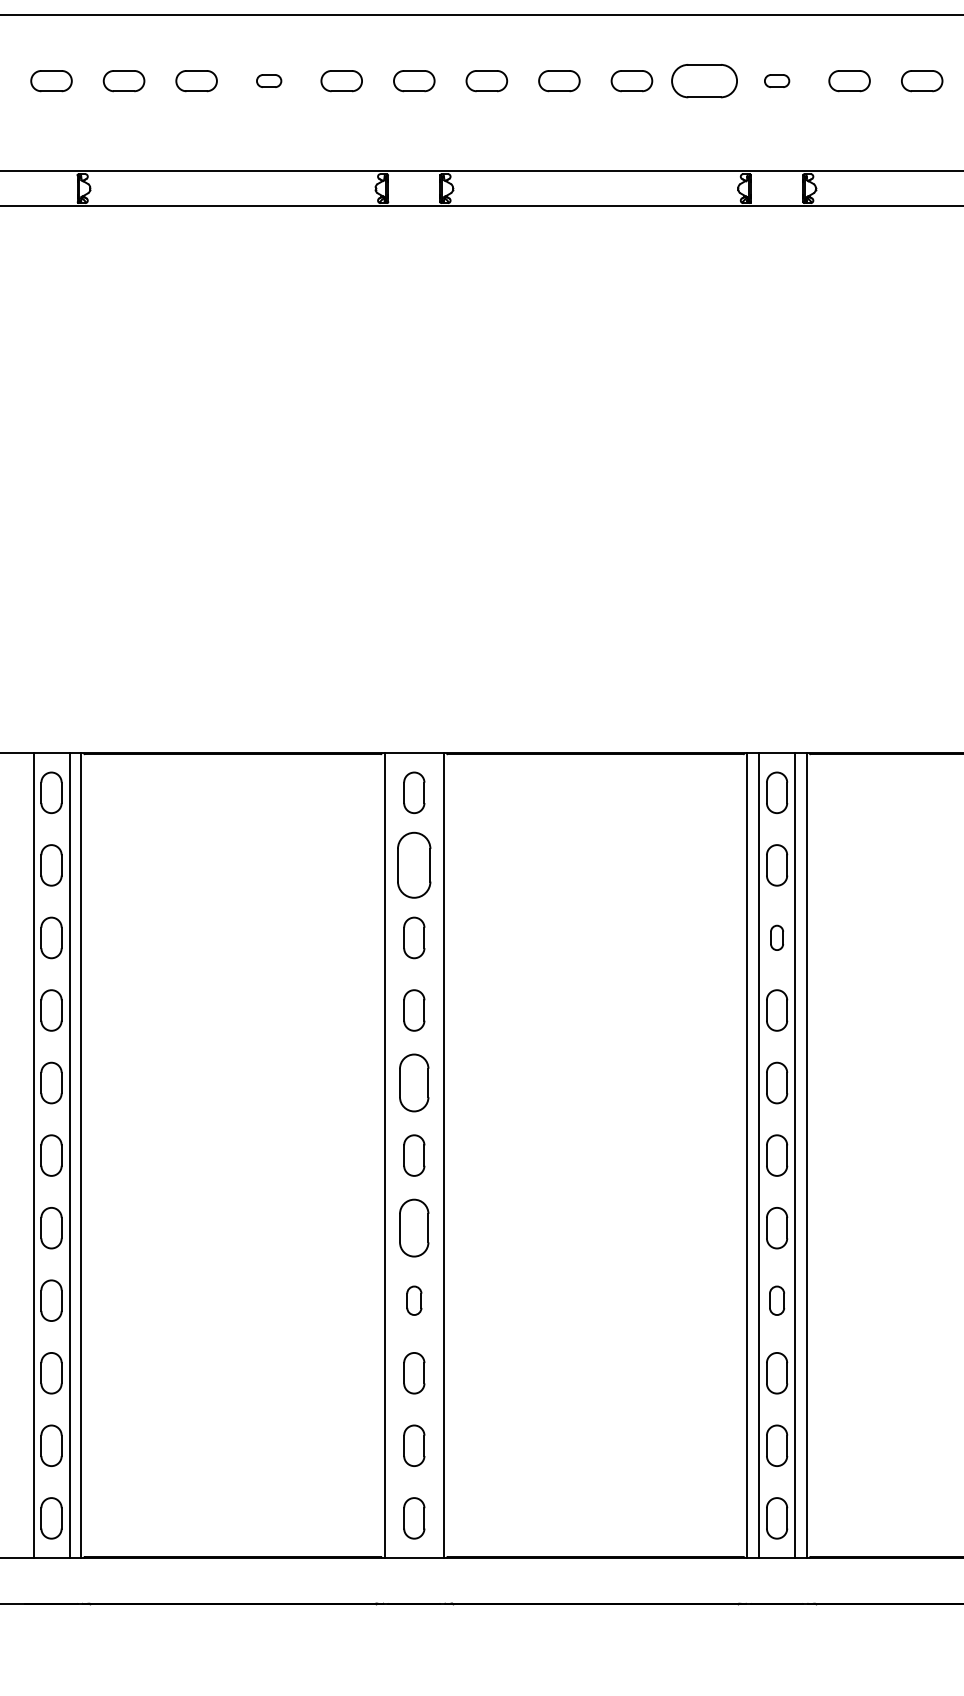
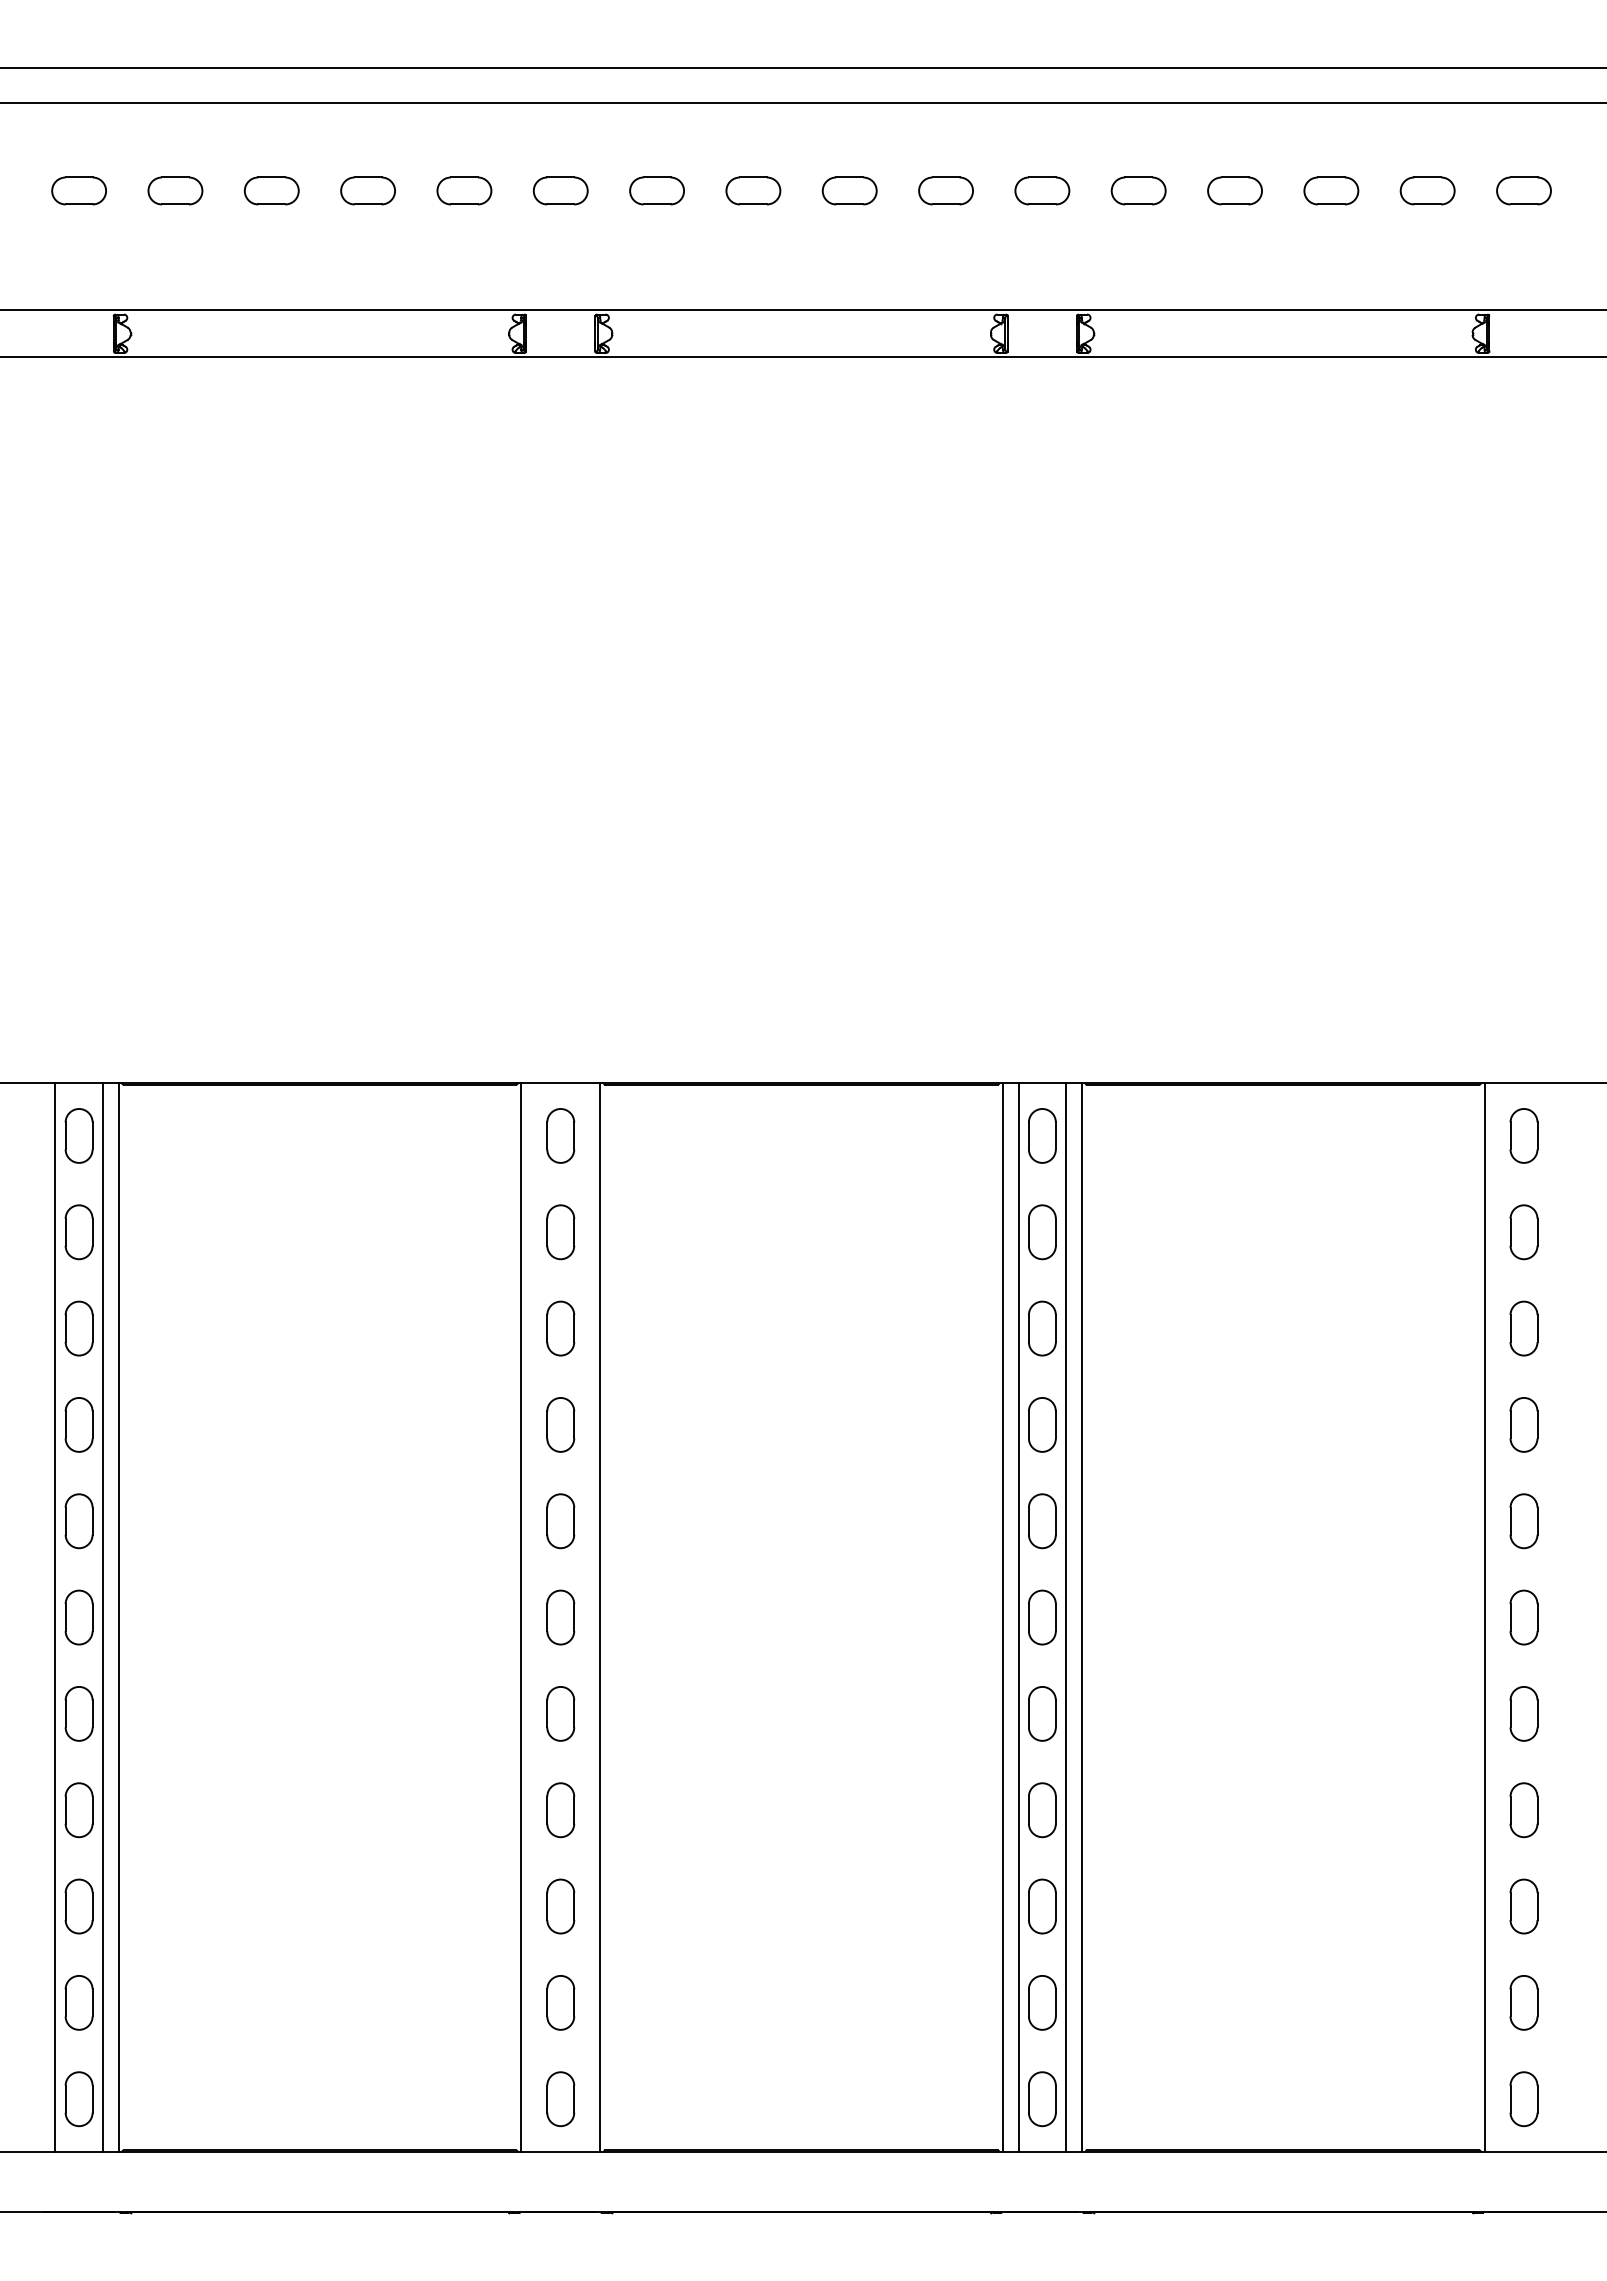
part: (268, 80) -> (367, 190), size x1.67
part: (704, 80) -> (945, 190), size x0.62
part: (777, 80) -> (1042, 190), size x1.67
part: (414, 865) -> (560, 1232), size x0.62
part: (777, 937) -> (1042, 1328), size x1.67
part: (414, 1083) -> (560, 1521), size x0.71
part: (414, 1227) -> (560, 1713), size x0.71
part: (414, 1300) -> (560, 1810), size x1.43
part: (777, 1300) -> (1042, 1810), size x1.43

